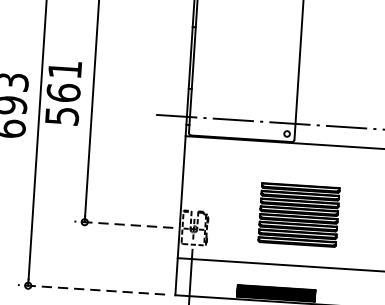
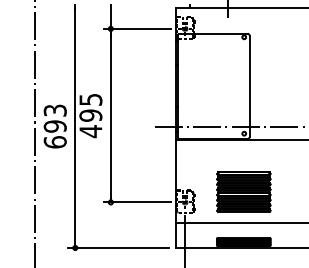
text: (63, 94) -> (90, 116), 561 -> 495
part: (298, 215) -> (243, 192), moved
line: (123, 224) -> (137, 202), dashed -> solid
line: (90, 289) -> (117, 247), dashed -> solid

